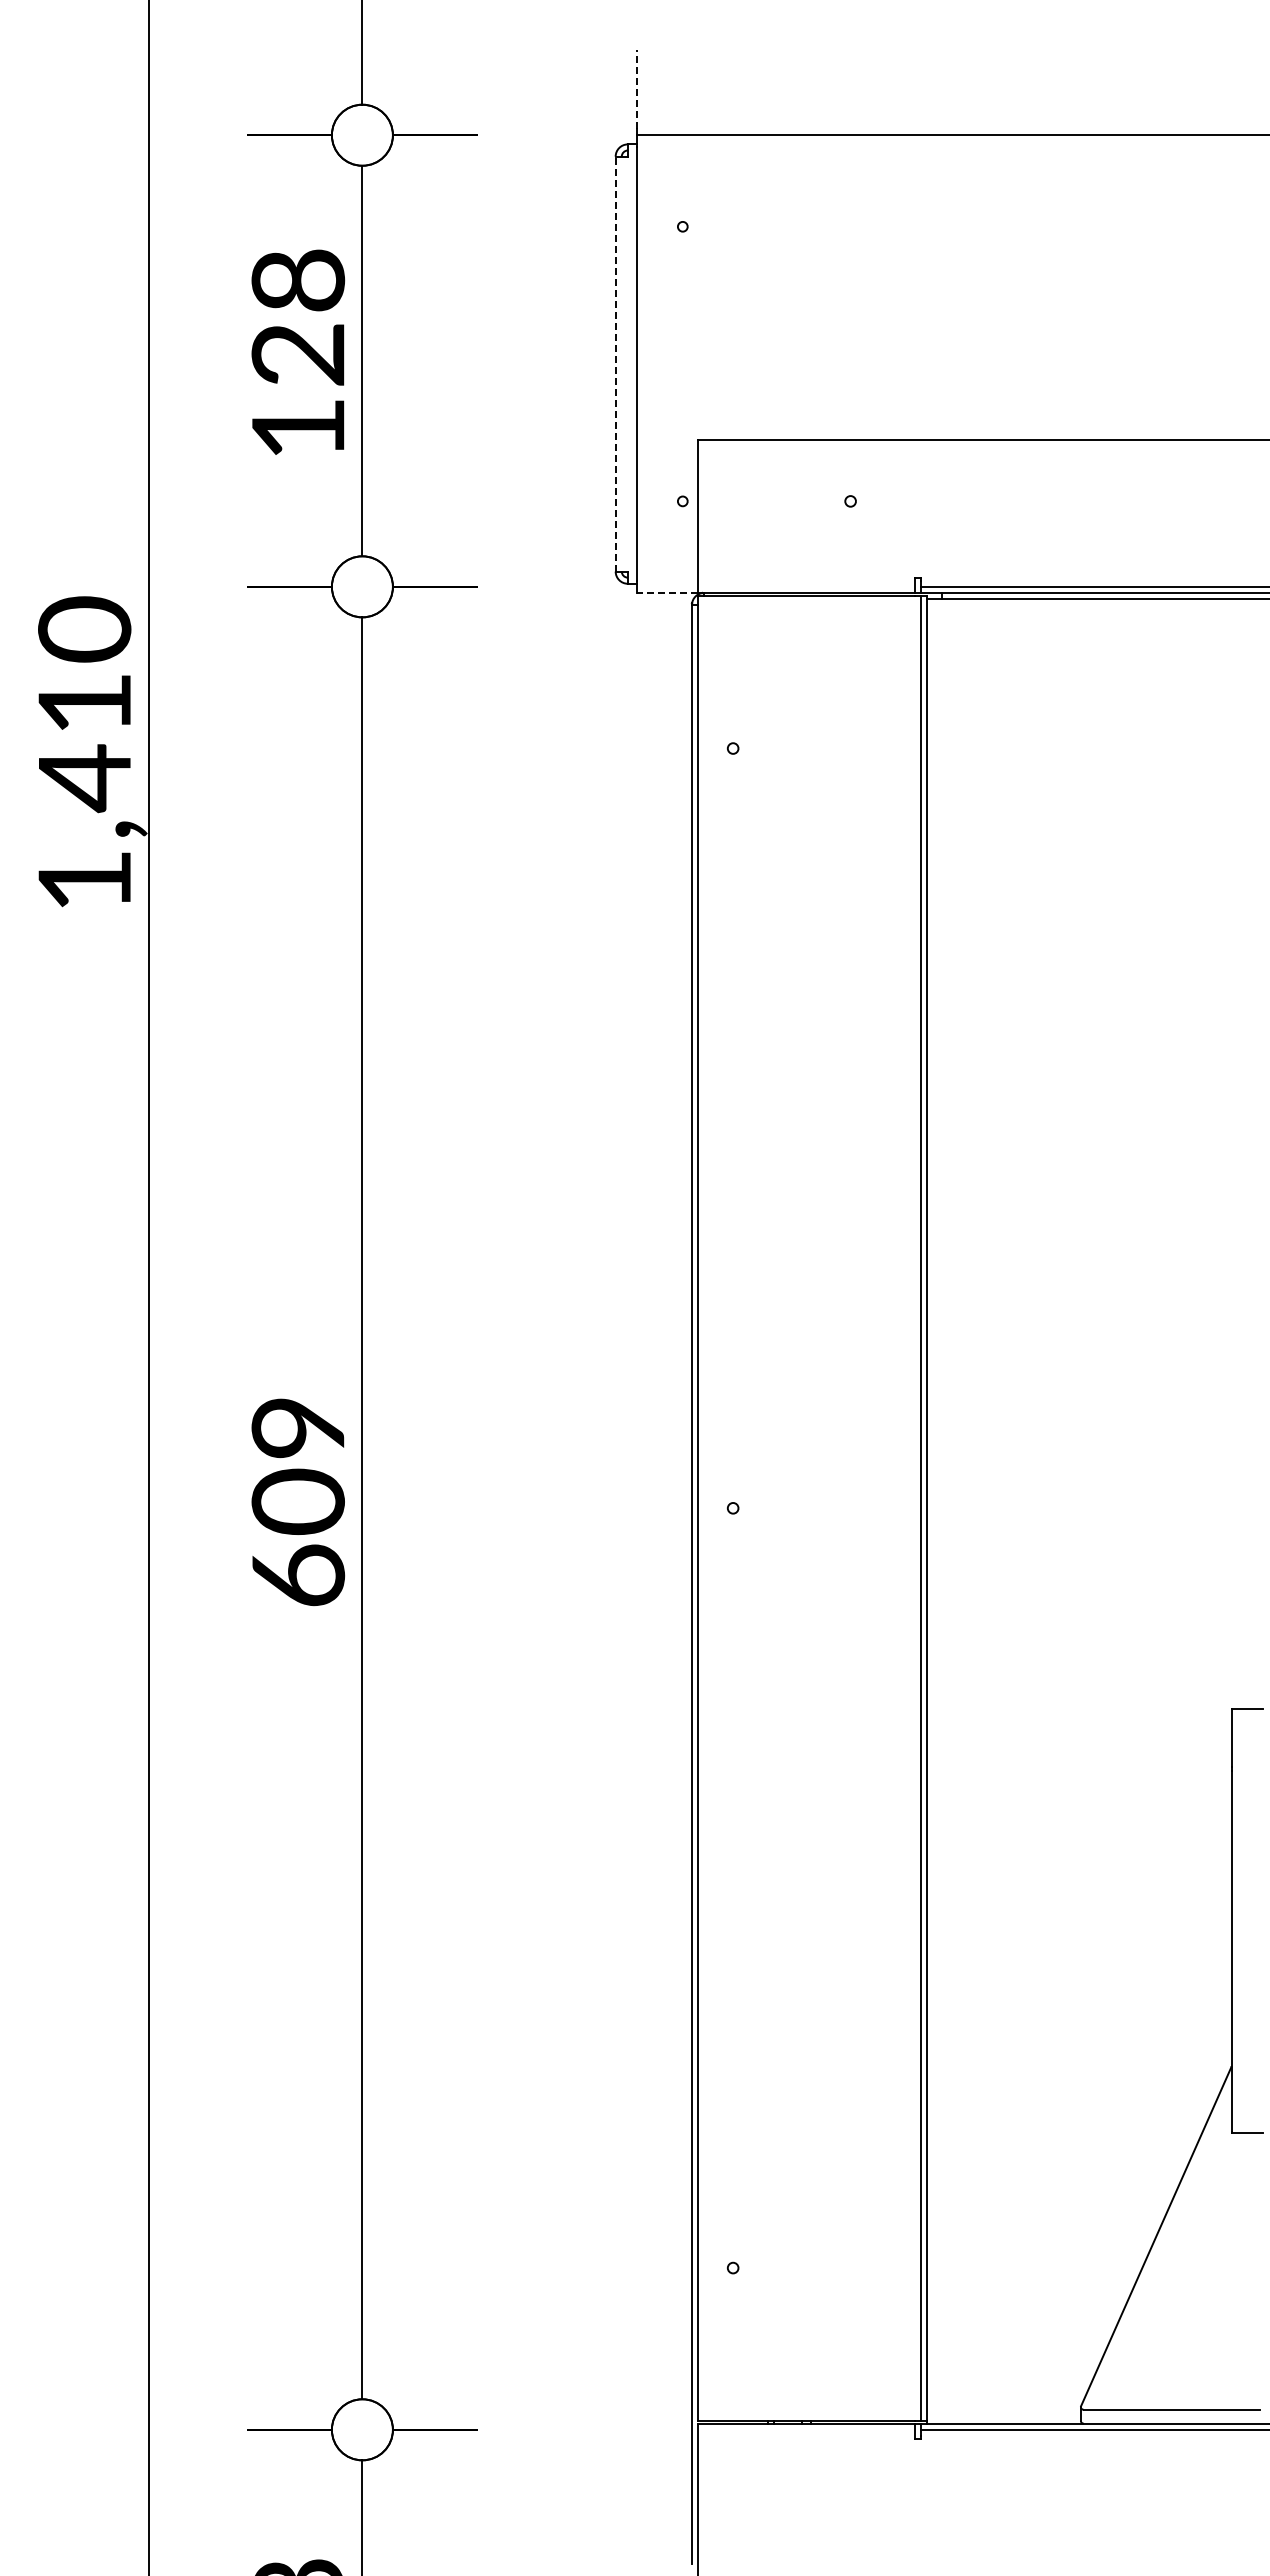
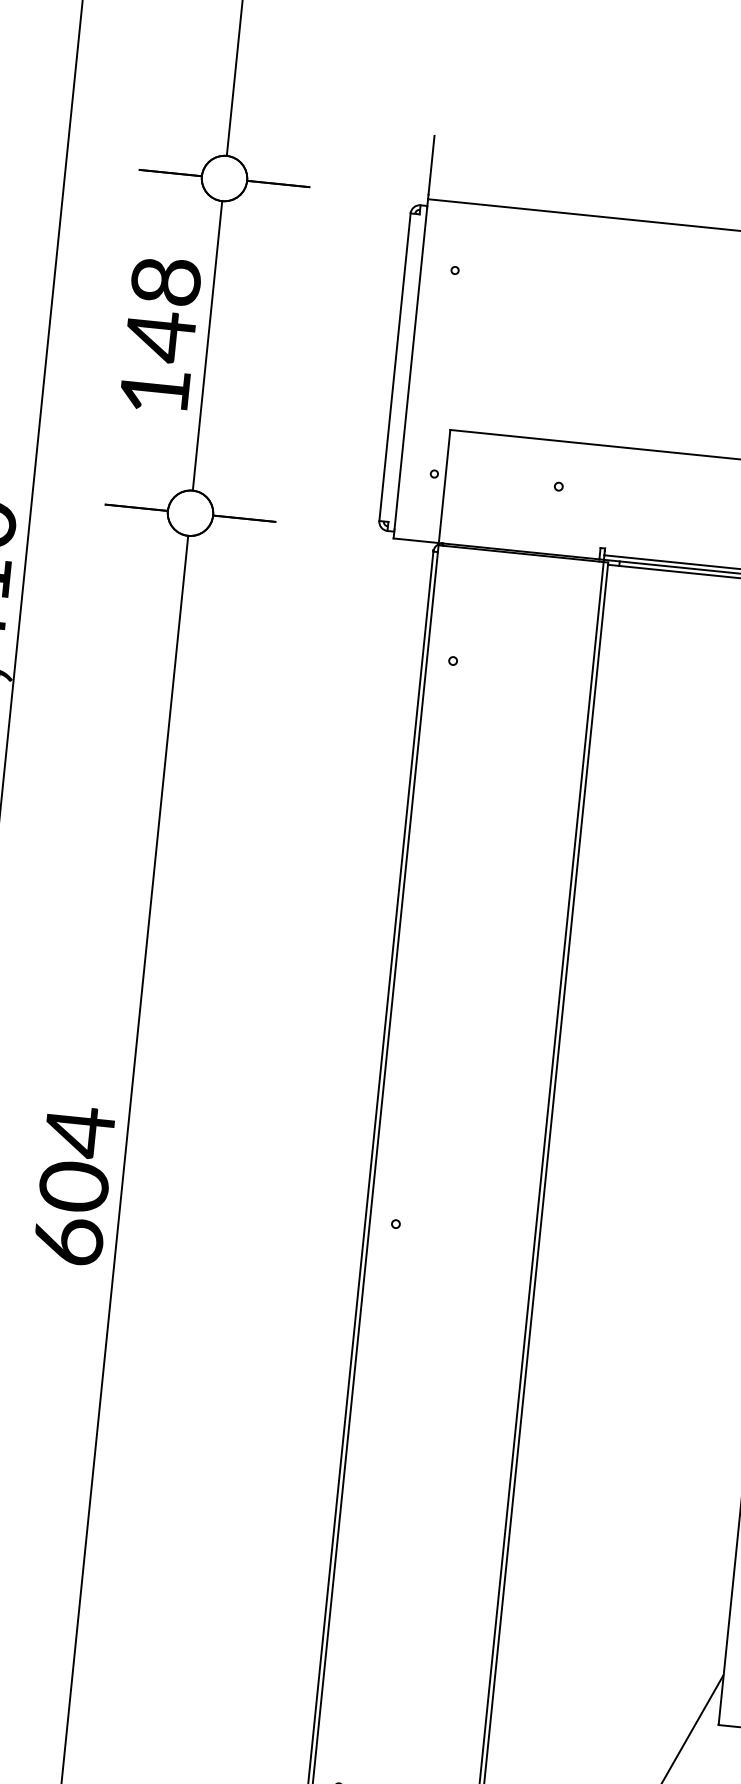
line: (637, 89) -> (431, 165), dashed -> solid
text: (297, 355) -> (159, 336), 128 -> 148
line: (615, 363) -> (394, 366), dashed -> solid
line: (667, 592) -> (416, 540), dashed -> solid
text: (297, 1428) -> (79, 1132), 609 -> 604

